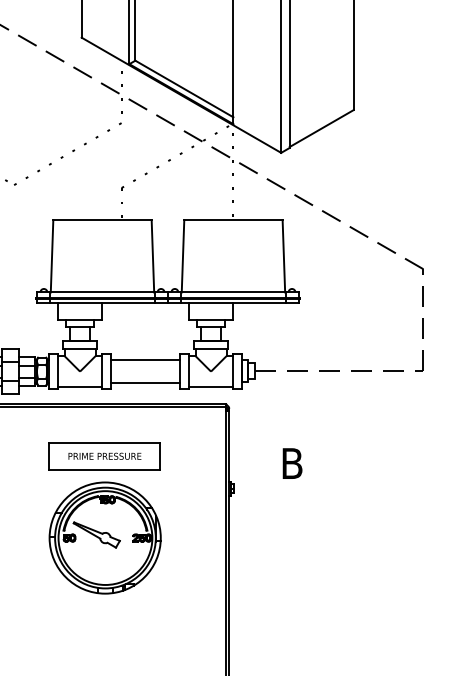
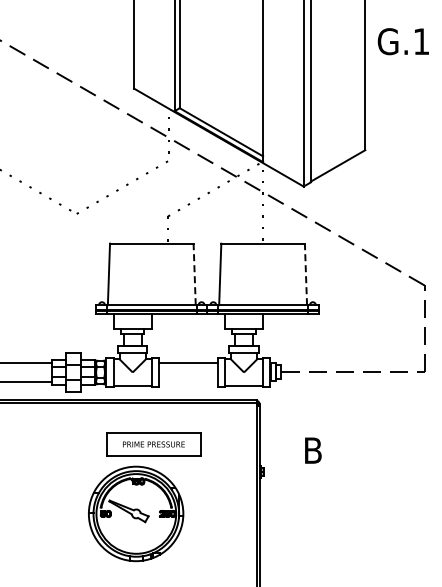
line: (152, 256) -> (194, 274), solid -> dashed
line: (283, 256) -> (305, 274), solid -> dashed
line: (145, 383) -> (188, 382), removed
part: (105, 537) -> (136, 513), moved

